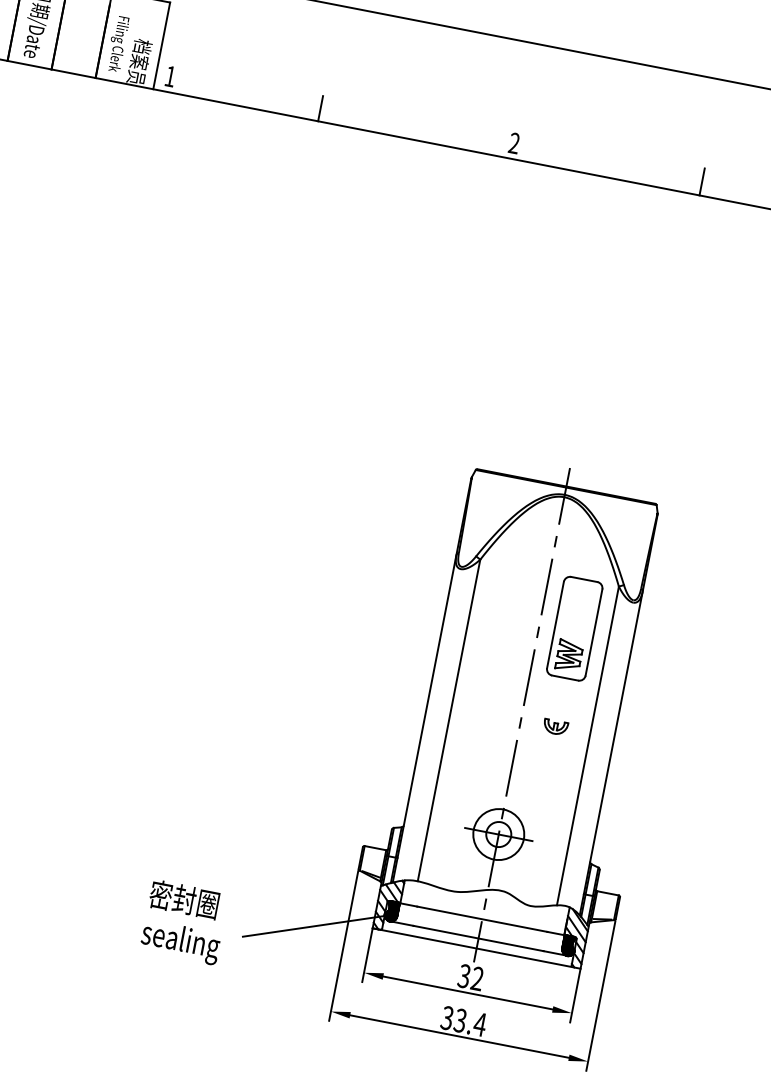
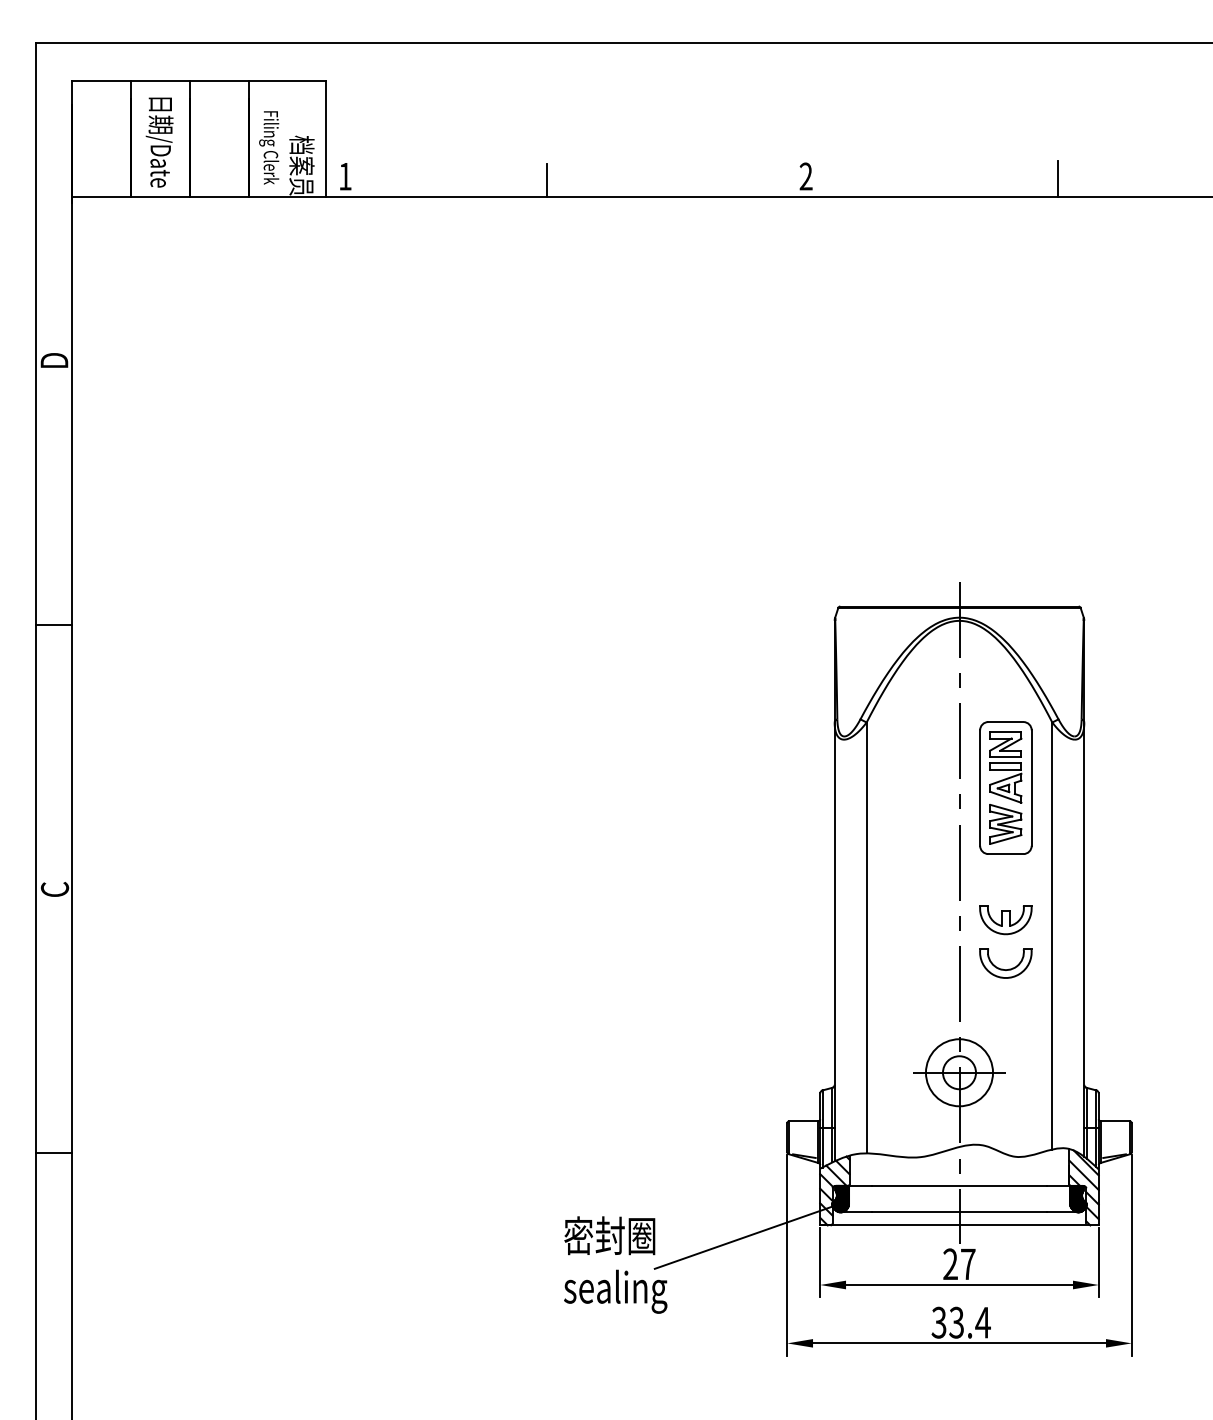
part: (577, 613) -> (1005, 767), added
part: (555, 727) -> (1005, 920), size x1.67
part: (548, 759) -> (1005, 963), added
text: (184, 921) -> (615, 1264), moved
text: (470, 977) -> (959, 1264), 32 -> 27

